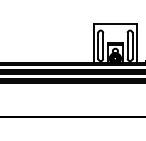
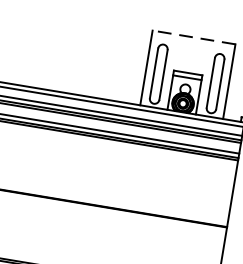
line: (114, 24) -> (192, 37), solid -> dashed

